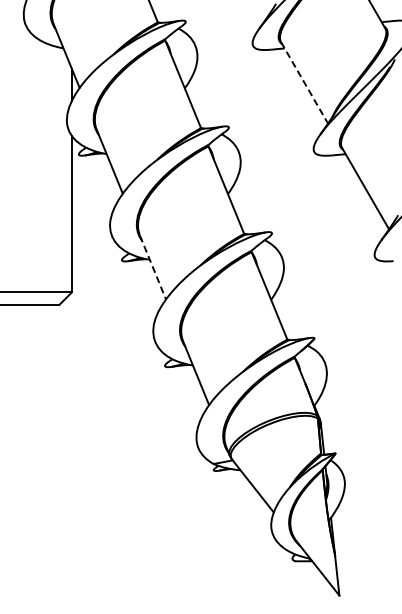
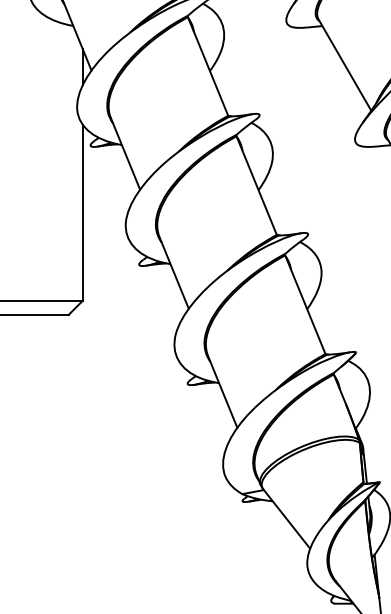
line: (304, 82) -> (344, 64), dashed -> solid
line: (153, 268) -> (174, 273), dashed -> solid

